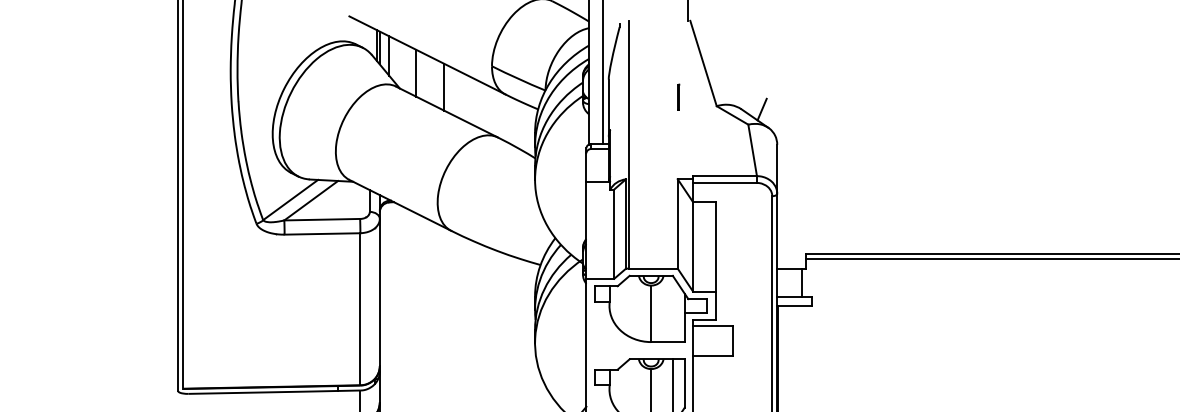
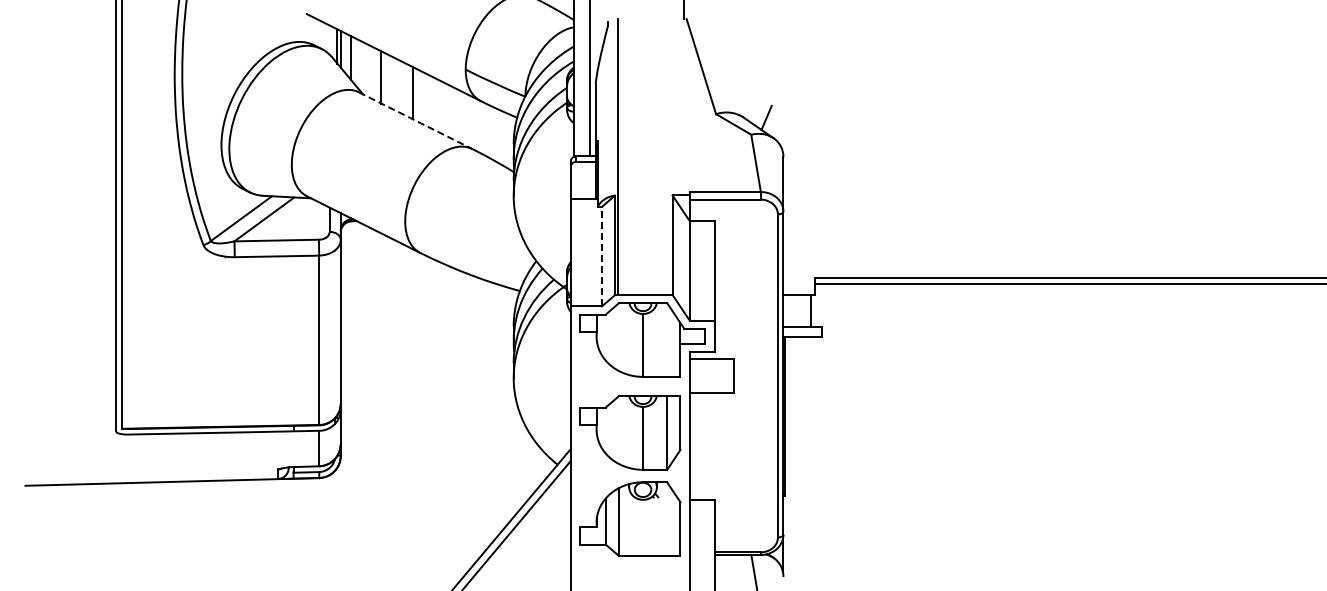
line: (678, 96) -> (673, 103), removed
line: (447, 111) -> (416, 120), solid -> dashed
line: (613, 234) -> (601, 256), solid -> dashed

